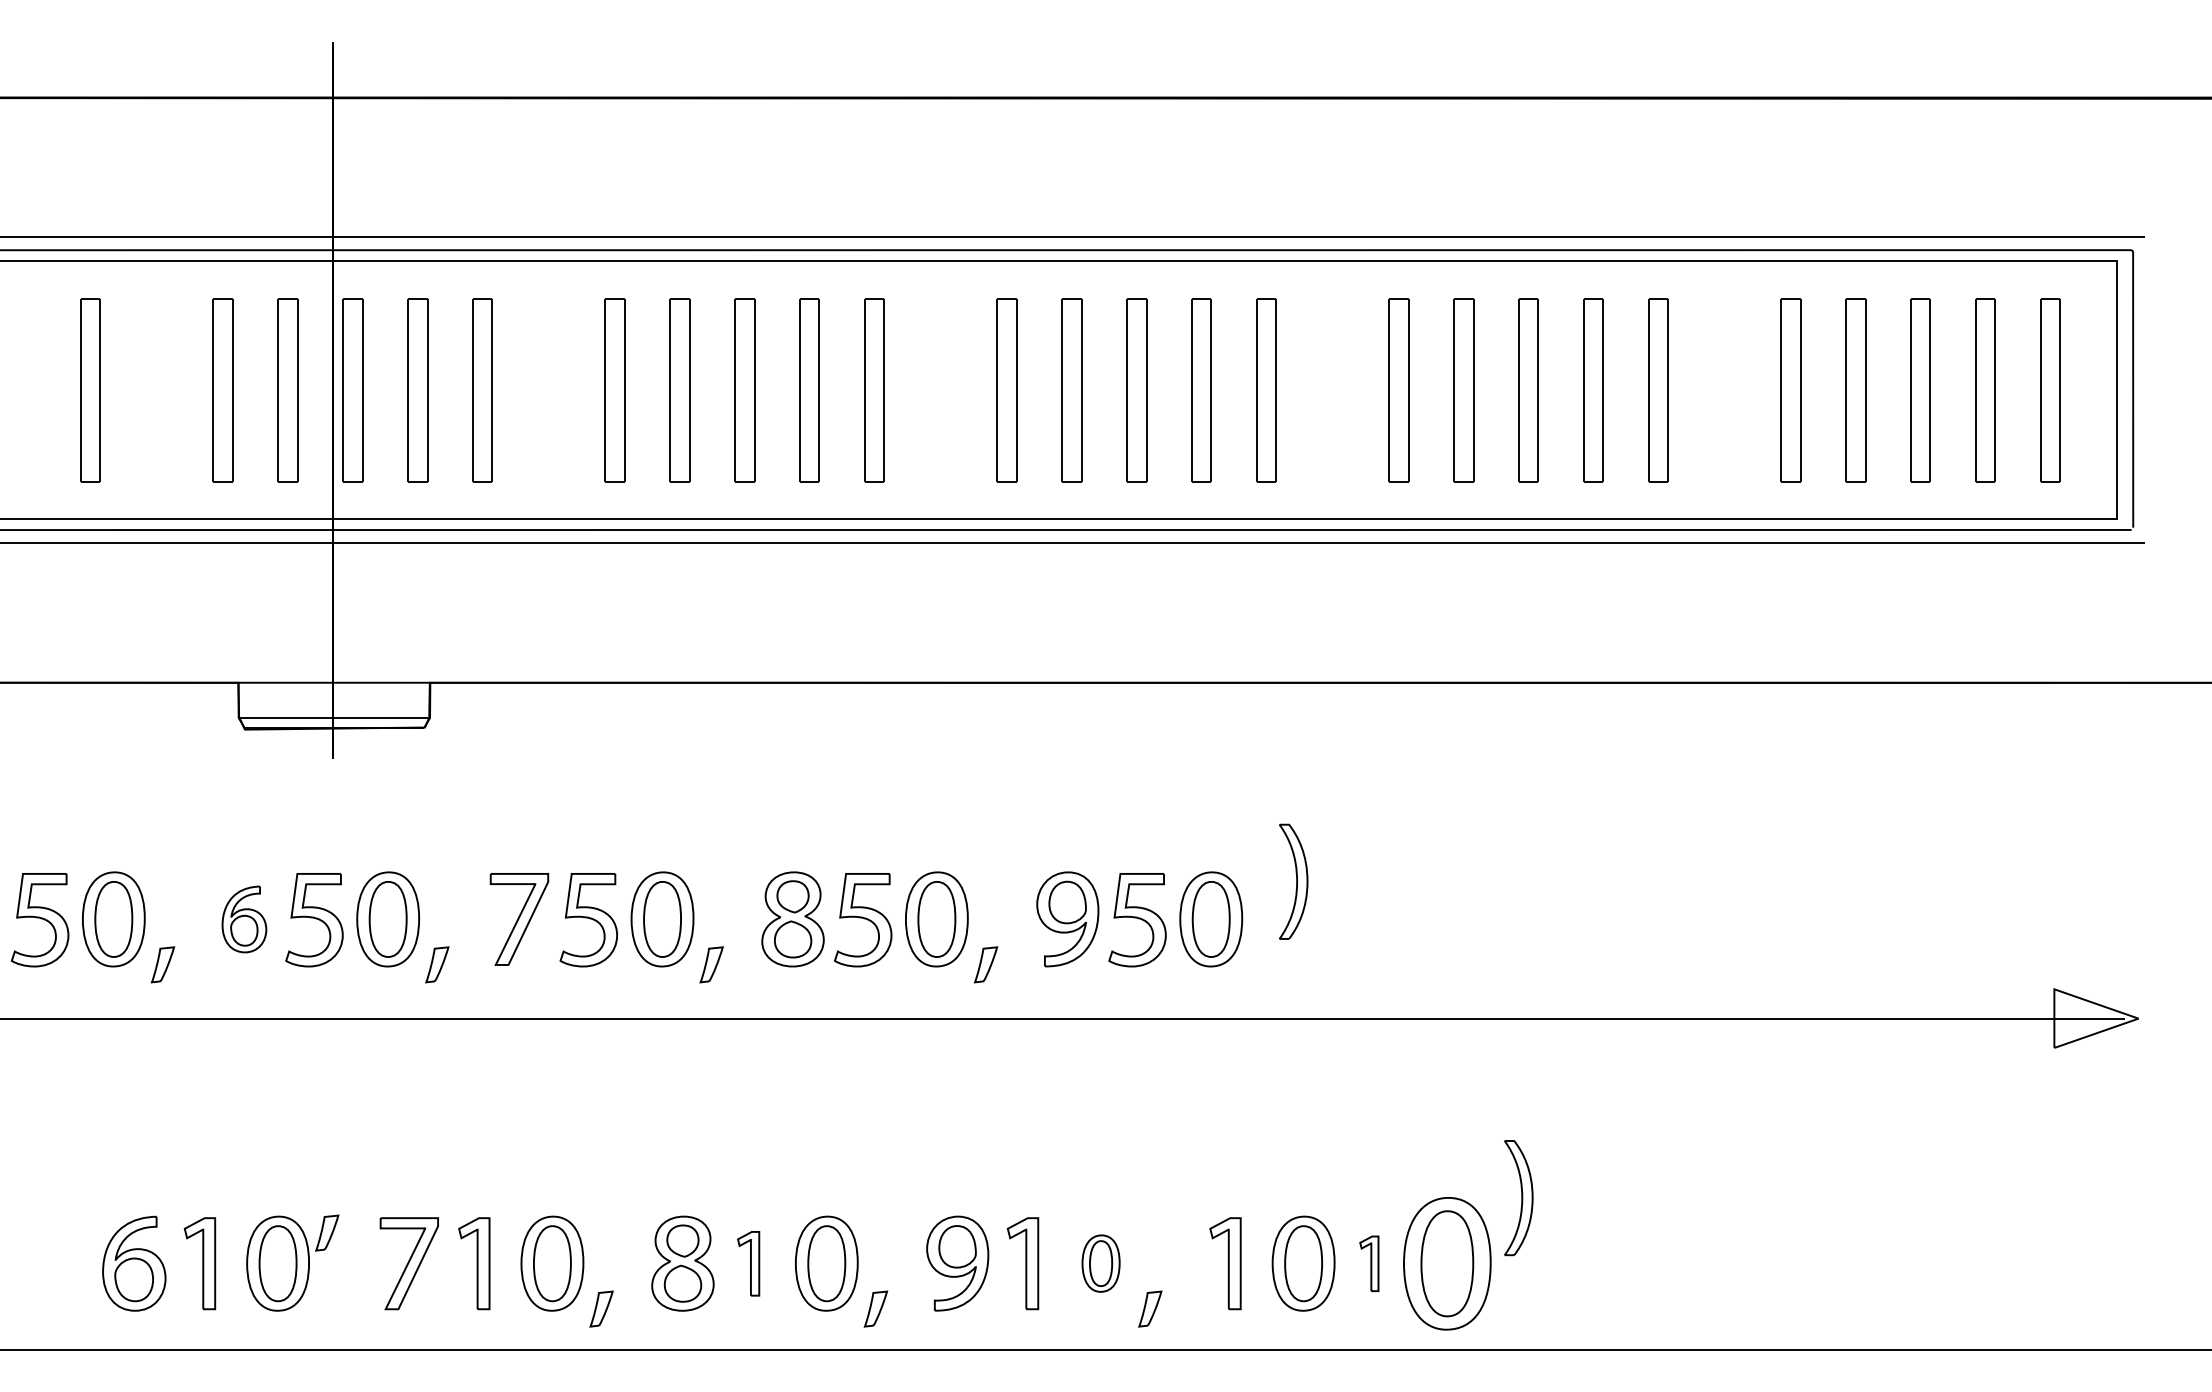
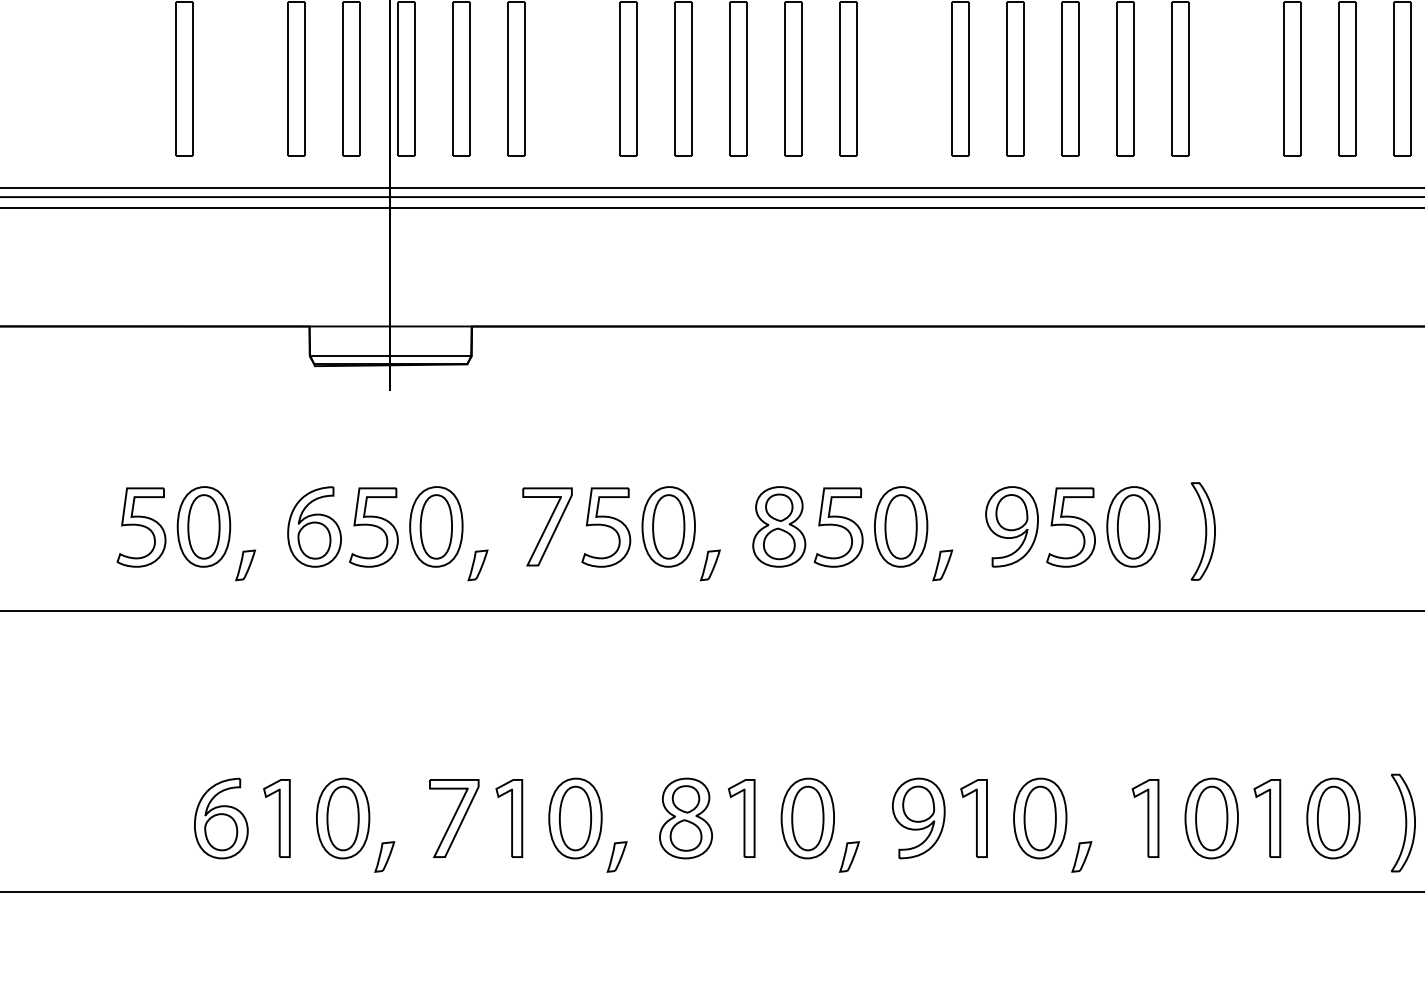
part: (1293, 881) -> (1203, 531), moved
part: (244, 919) -> (314, 526), size x1.43
part: (1518, 1198) -> (1403, 823), moved
part: (327, 1232) -> (384, 856), moved
part: (748, 1263) -> (741, 818), size x1.43
part: (1100, 1263) -> (1039, 818), size x1.67
part: (1369, 1263) -> (1267, 818), size x1.67
part: (1447, 1263) -> (1333, 818), size x0.71

